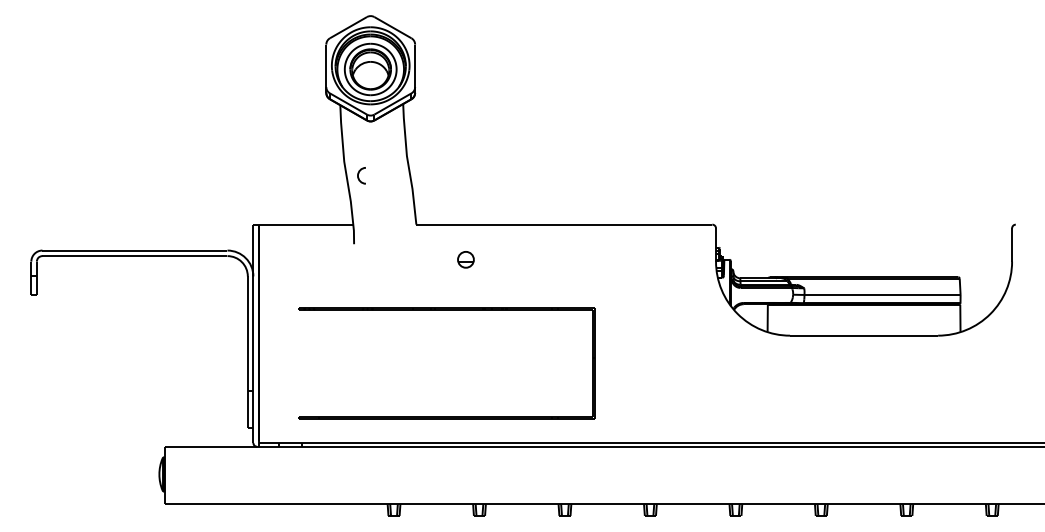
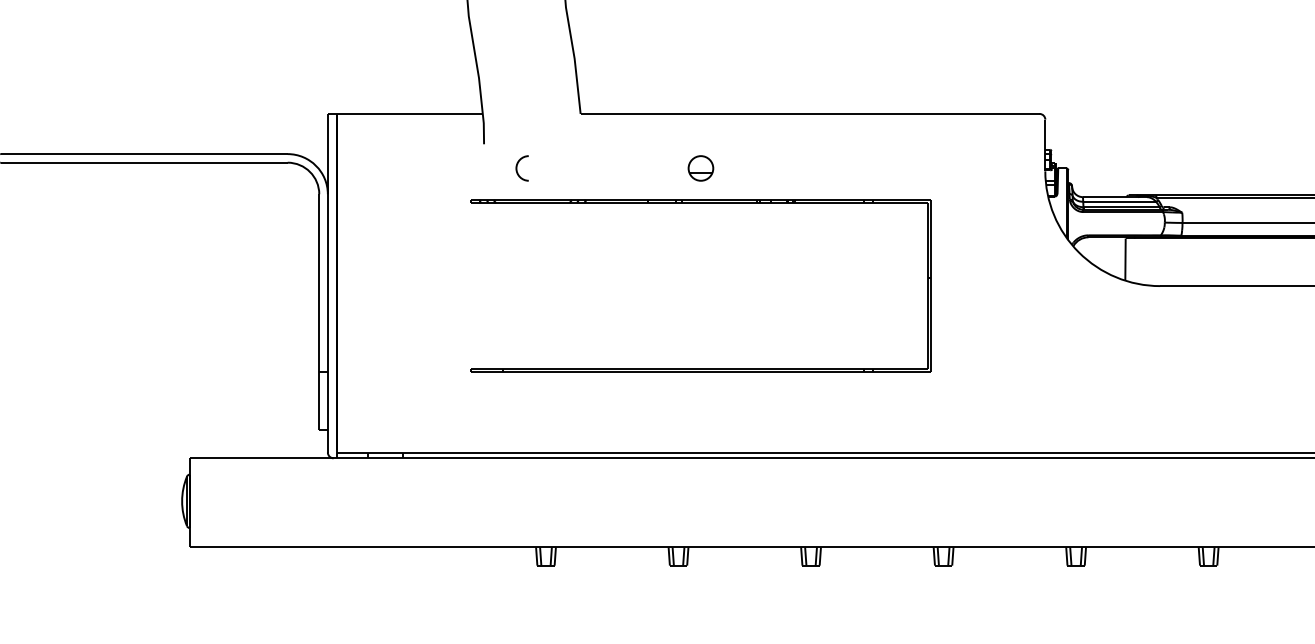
curve: (359, 173) -> (518, 164), moved
part: (465, 259) -> (700, 167), moved
part: (446, 310) -> (700, 203), moved

